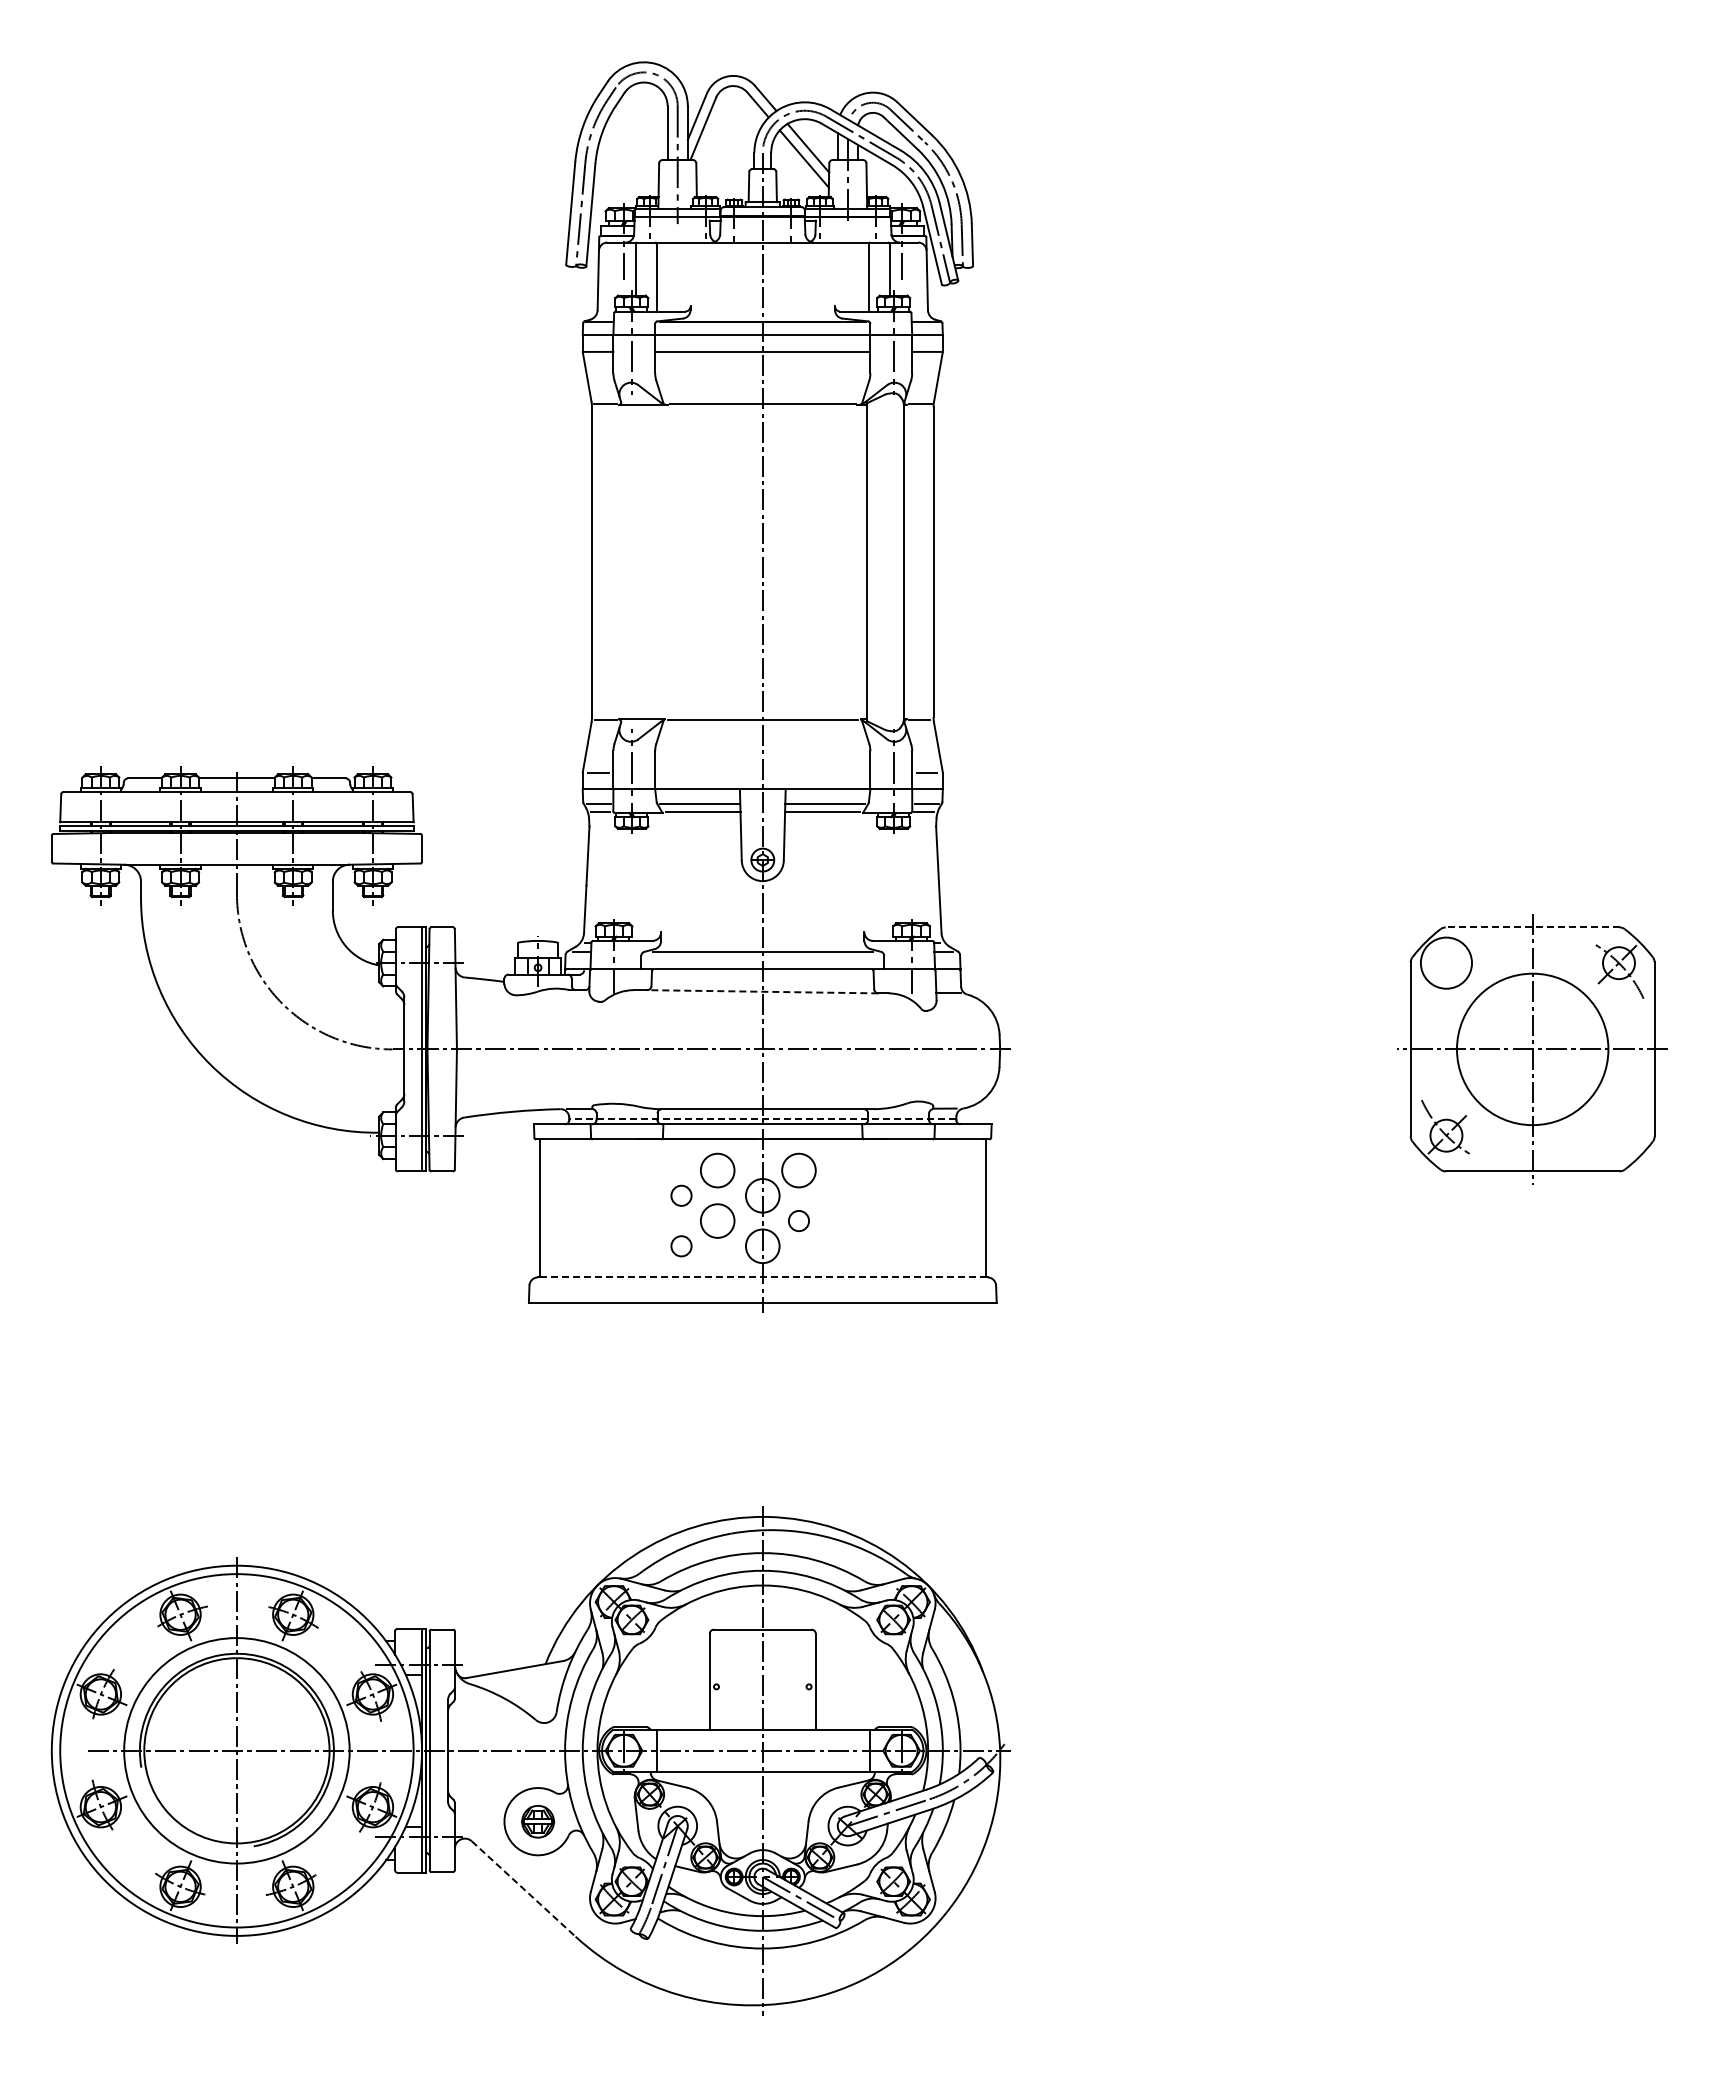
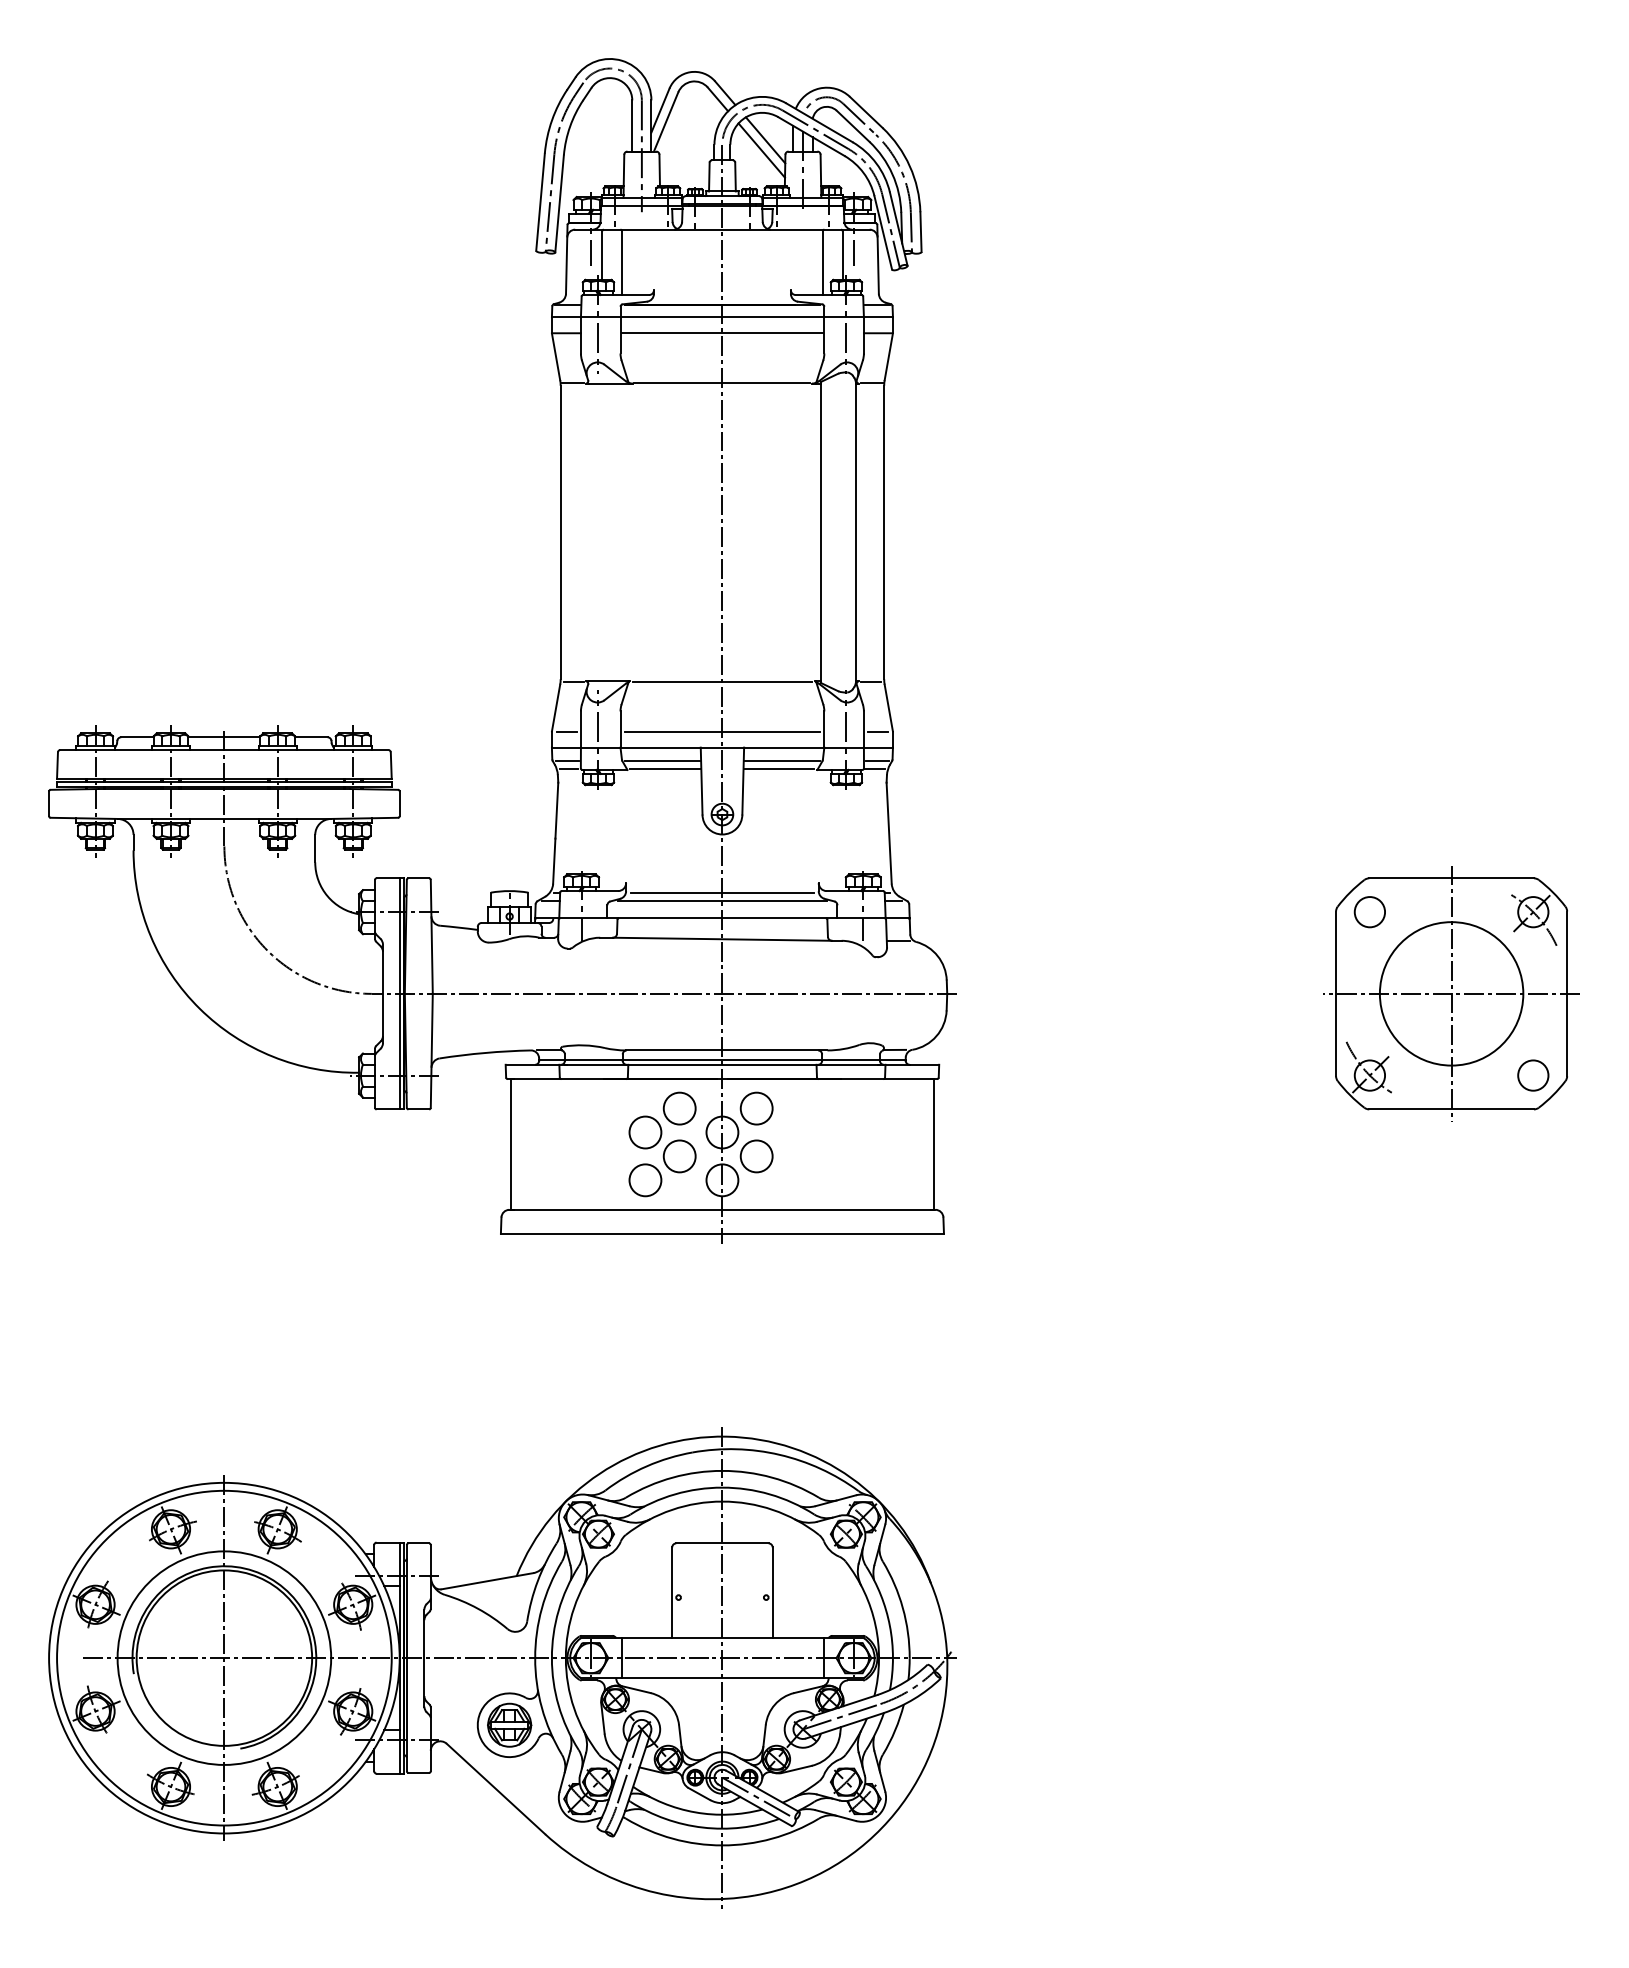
line: (762, 772) -> (722, 731), added
line: (1532, 927) -> (1451, 878), dashed -> solid
line: (762, 942) -> (722, 892), added
circle: (1446, 963) -> (1369, 912), size x0.62
line: (762, 991) -> (722, 939), dashed -> solid
line: (762, 1119) -> (722, 1060), dashed -> solid
circle: (1618, 1135) -> (1532, 1075), added
circle: (681, 1195) -> (645, 1132), size x1.67
circle: (798, 1220) -> (756, 1155), size x1.67
circle: (681, 1246) -> (645, 1180), size x1.67
line: (762, 1277) -> (722, 1209), dashed -> solid
part: (537, 1821) -> (509, 1725), size x1.43
line: (523, 1888) -> (495, 1788), dashed -> solid

